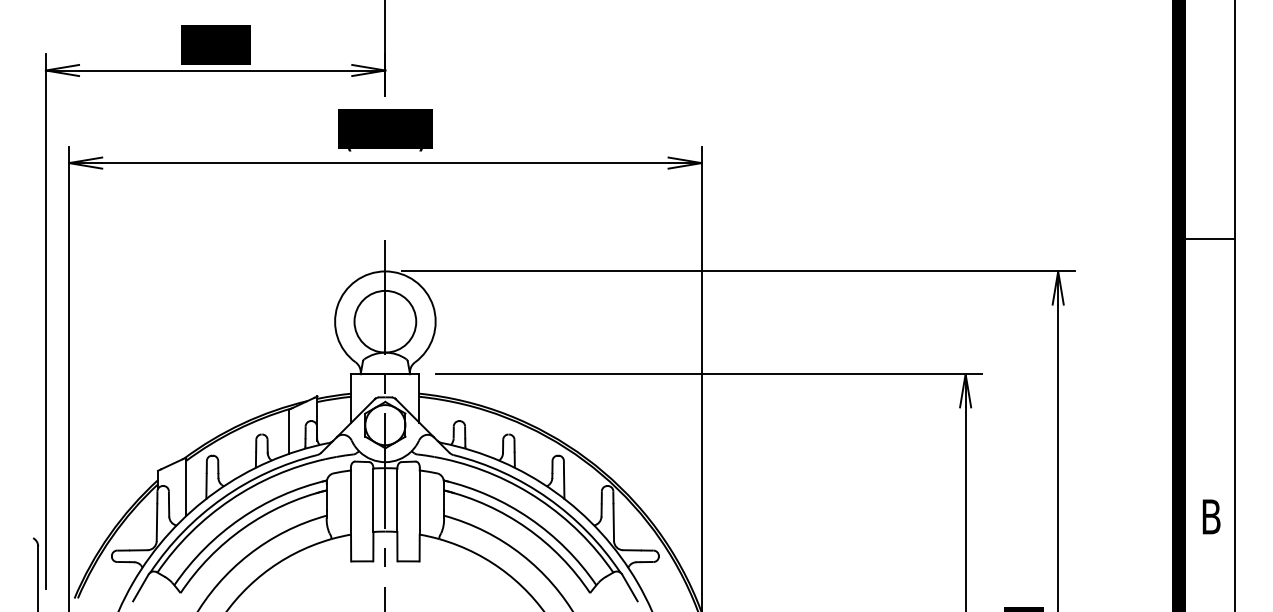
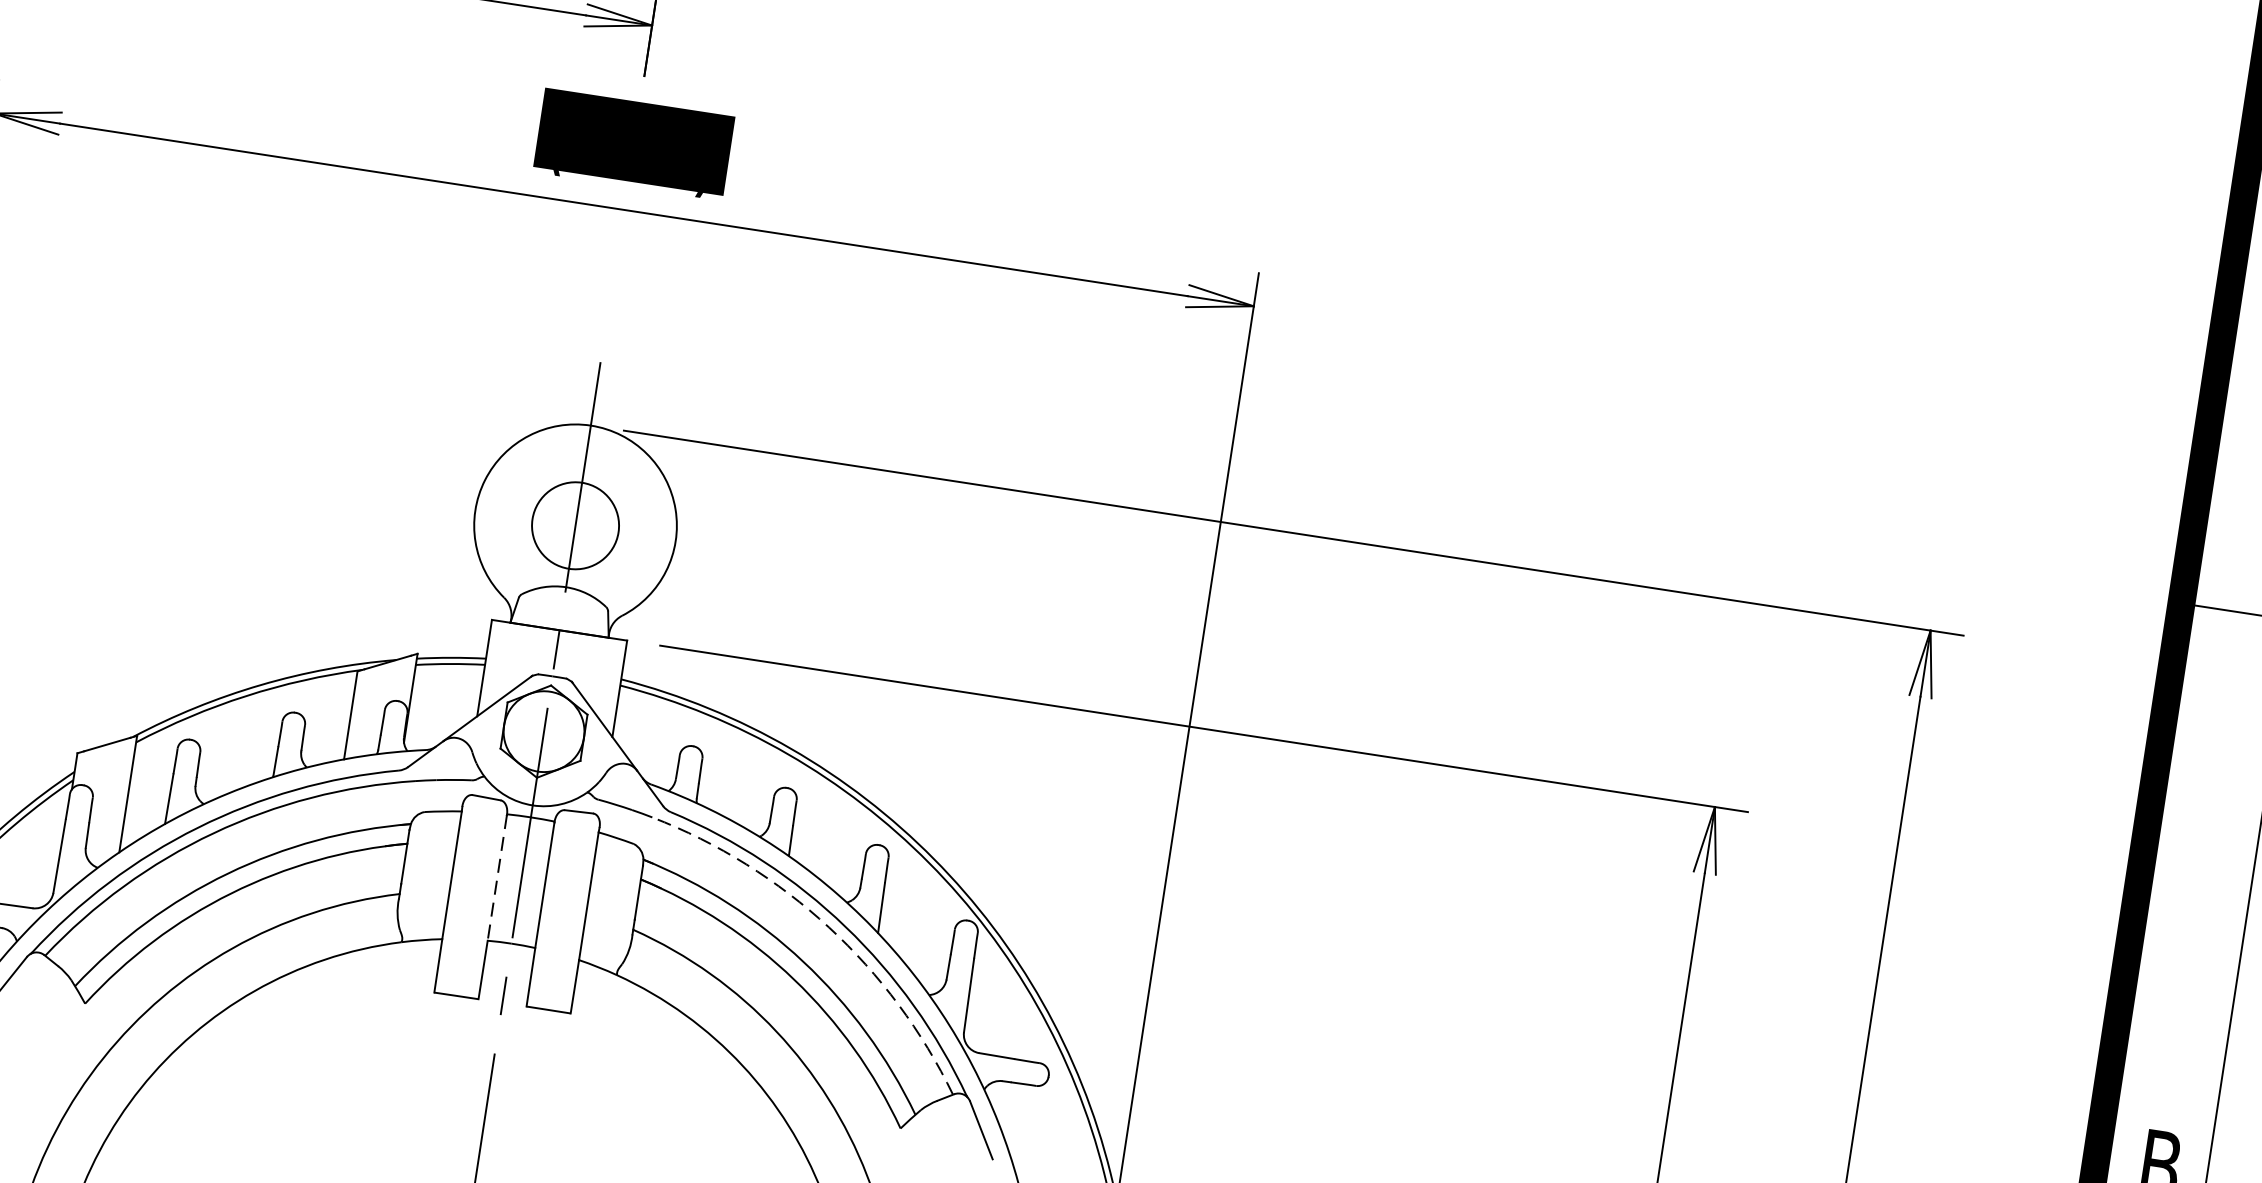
circle: (385, 321) -> (575, 525), size x0.7
arc: (539, 499) -> (828, 926), solid -> dashed
line: (373, 500) -> (497, 878), solid -> dashed

